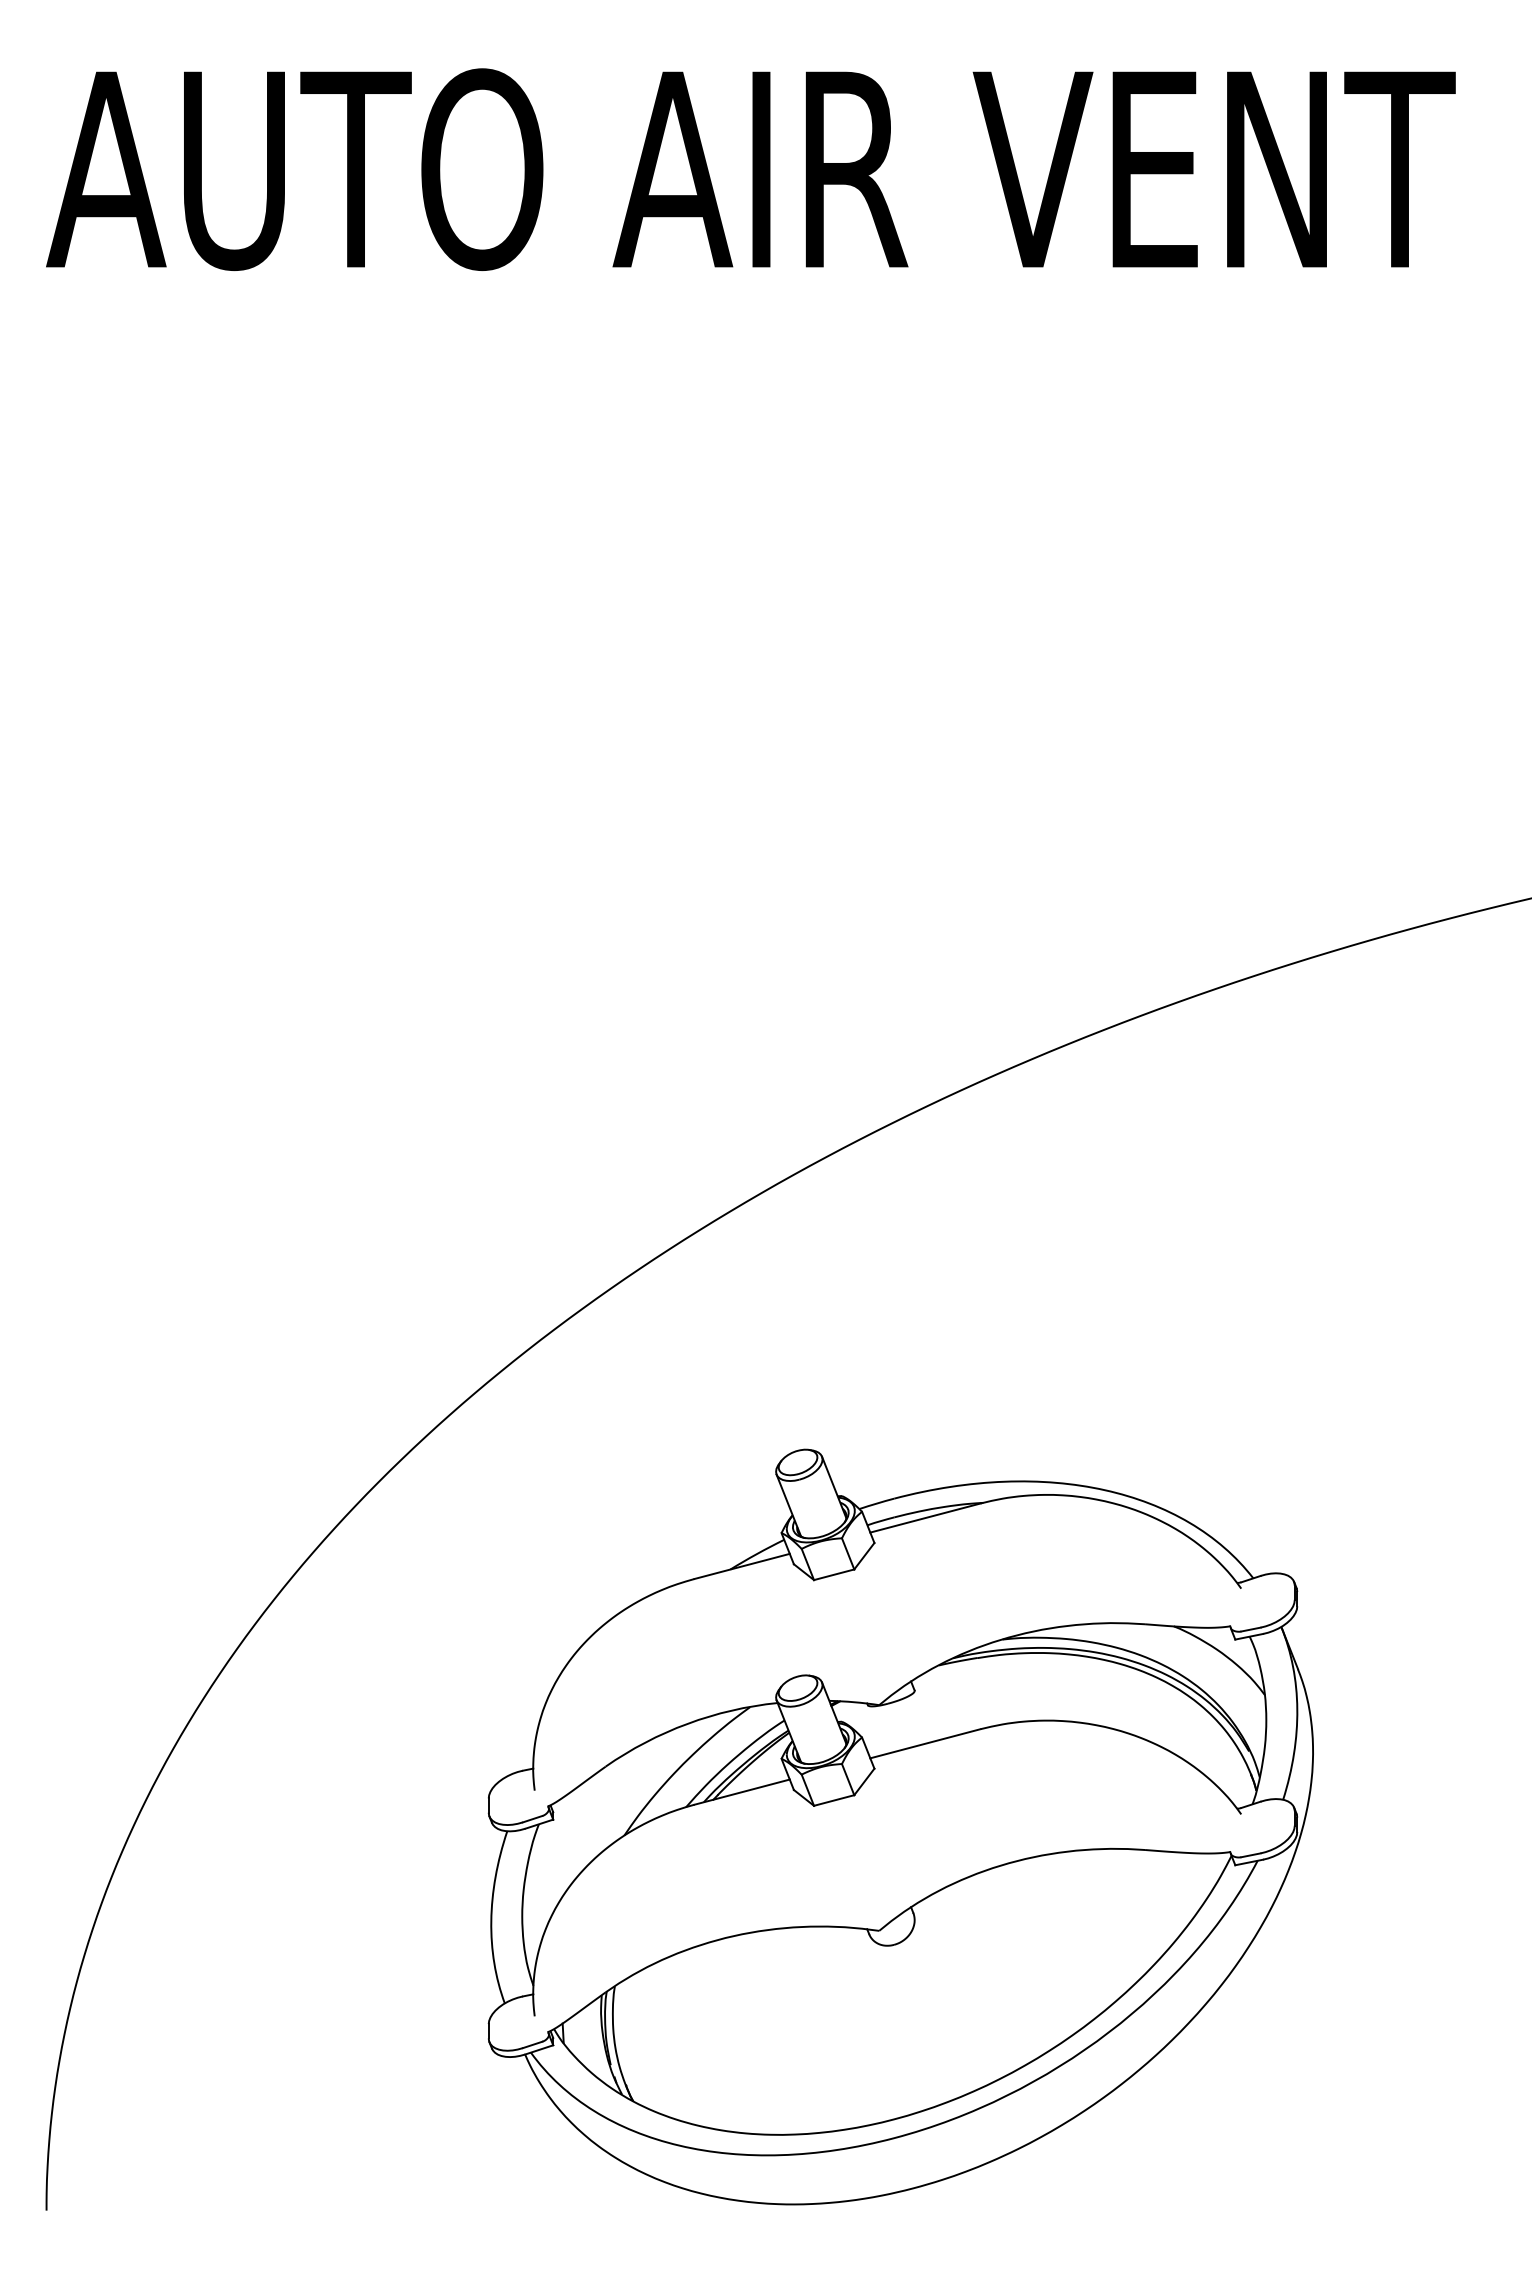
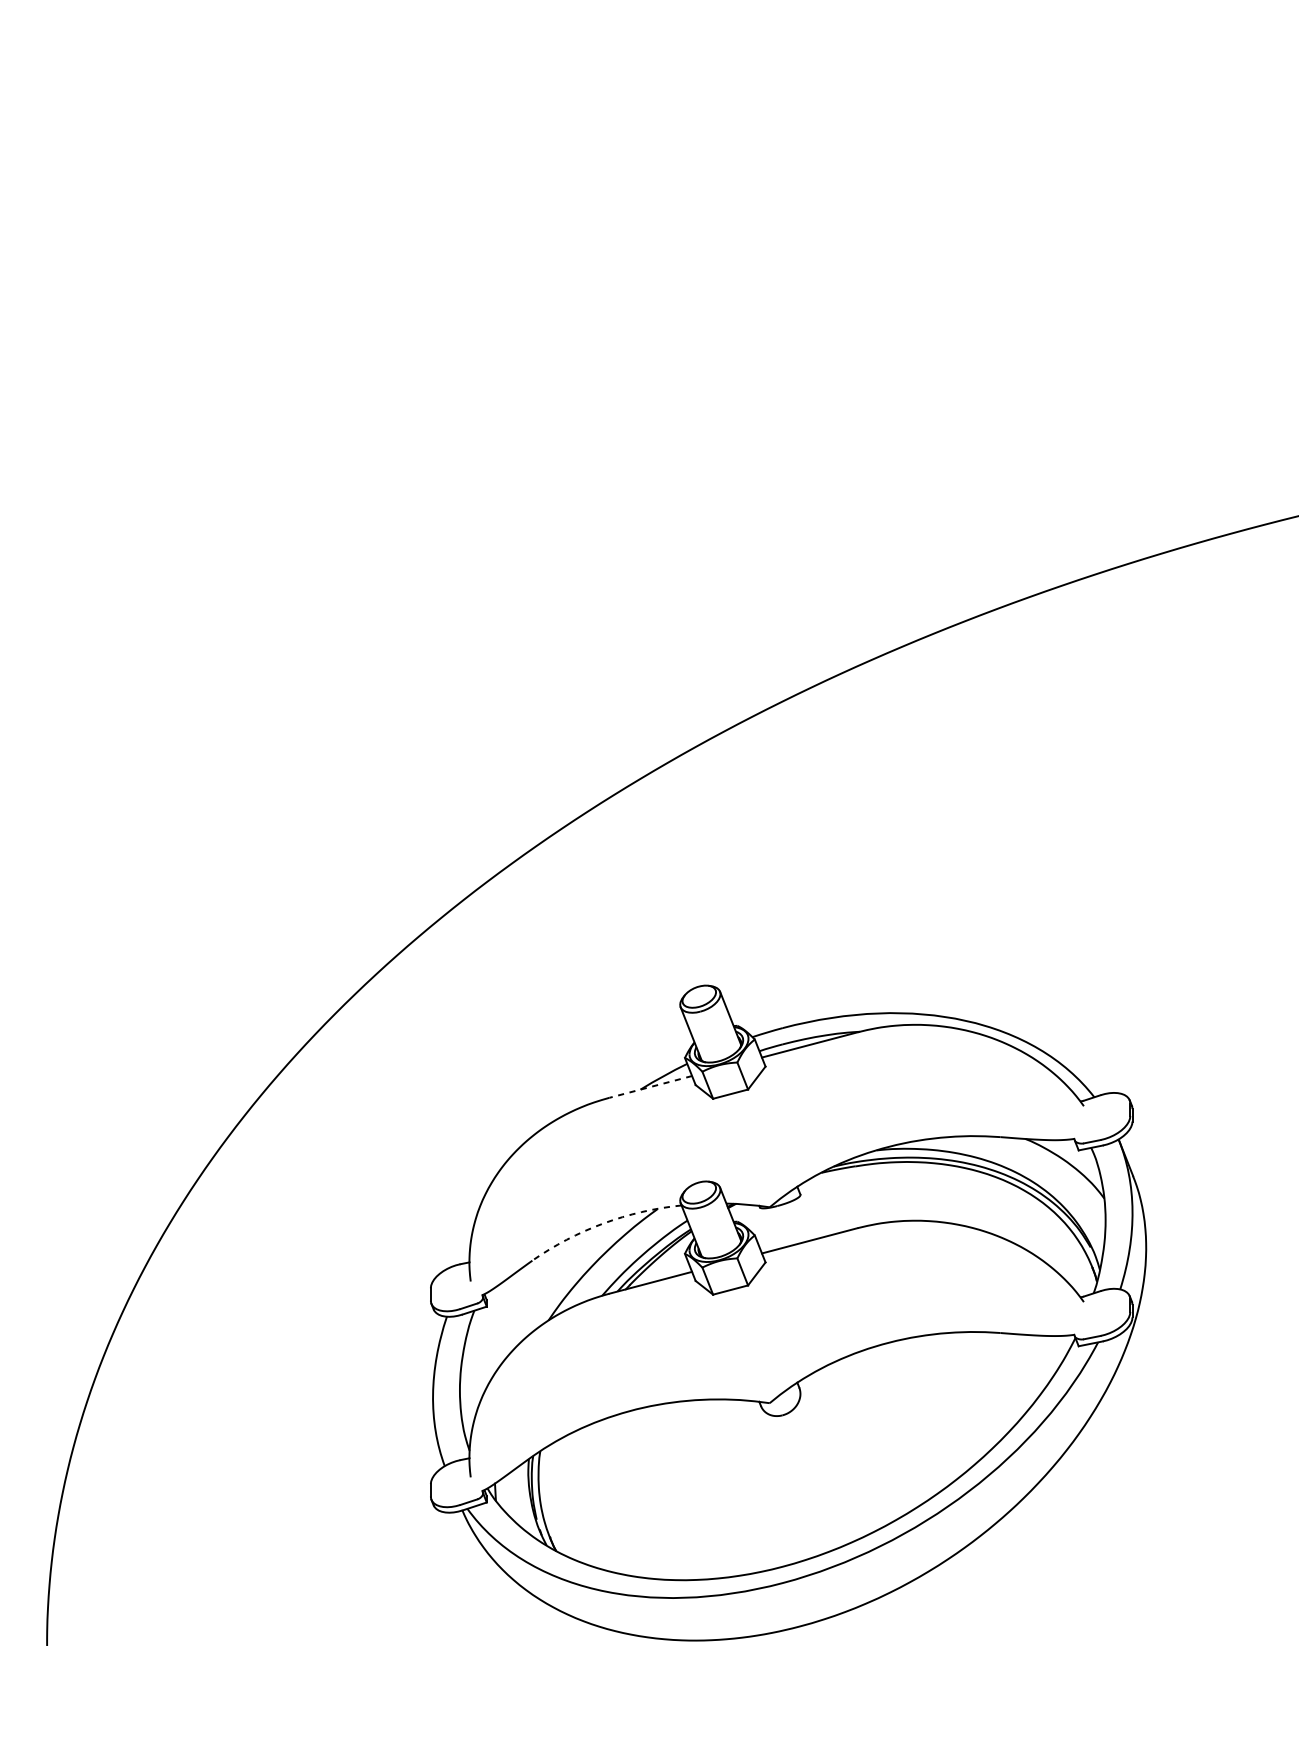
line: (741, 1566) -> (650, 1086), solid -> dashed
arc: (687, 1723) -> (603, 1223), solid -> dashed

